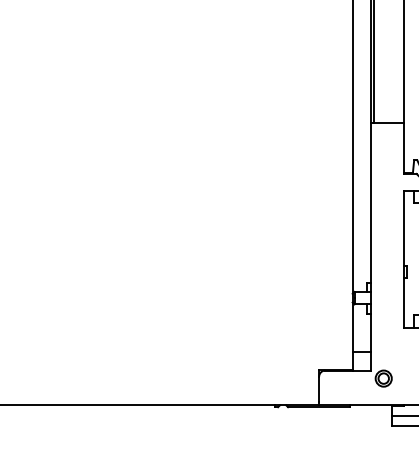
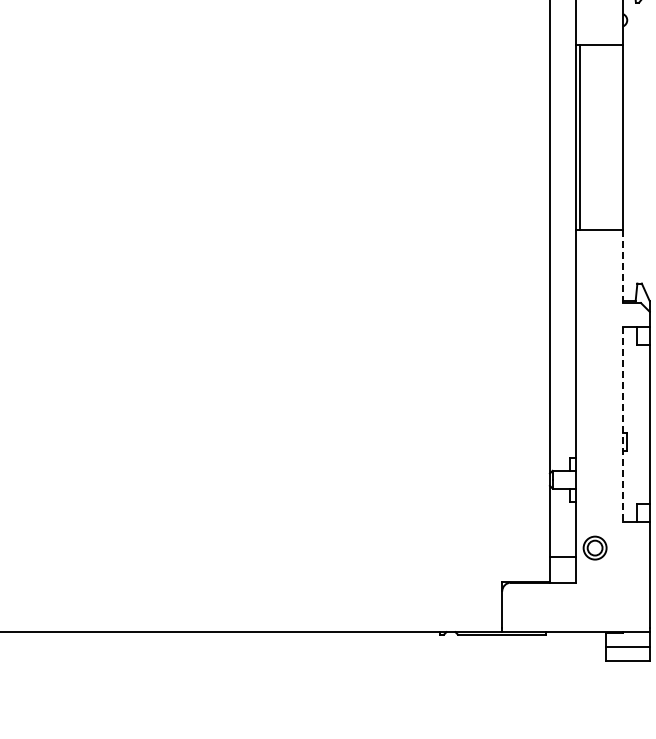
line: (404, 148) -> (623, 266), solid -> dashed
line: (404, 259) -> (623, 424), solid -> dashed
part: (383, 378) -> (594, 547), moved

